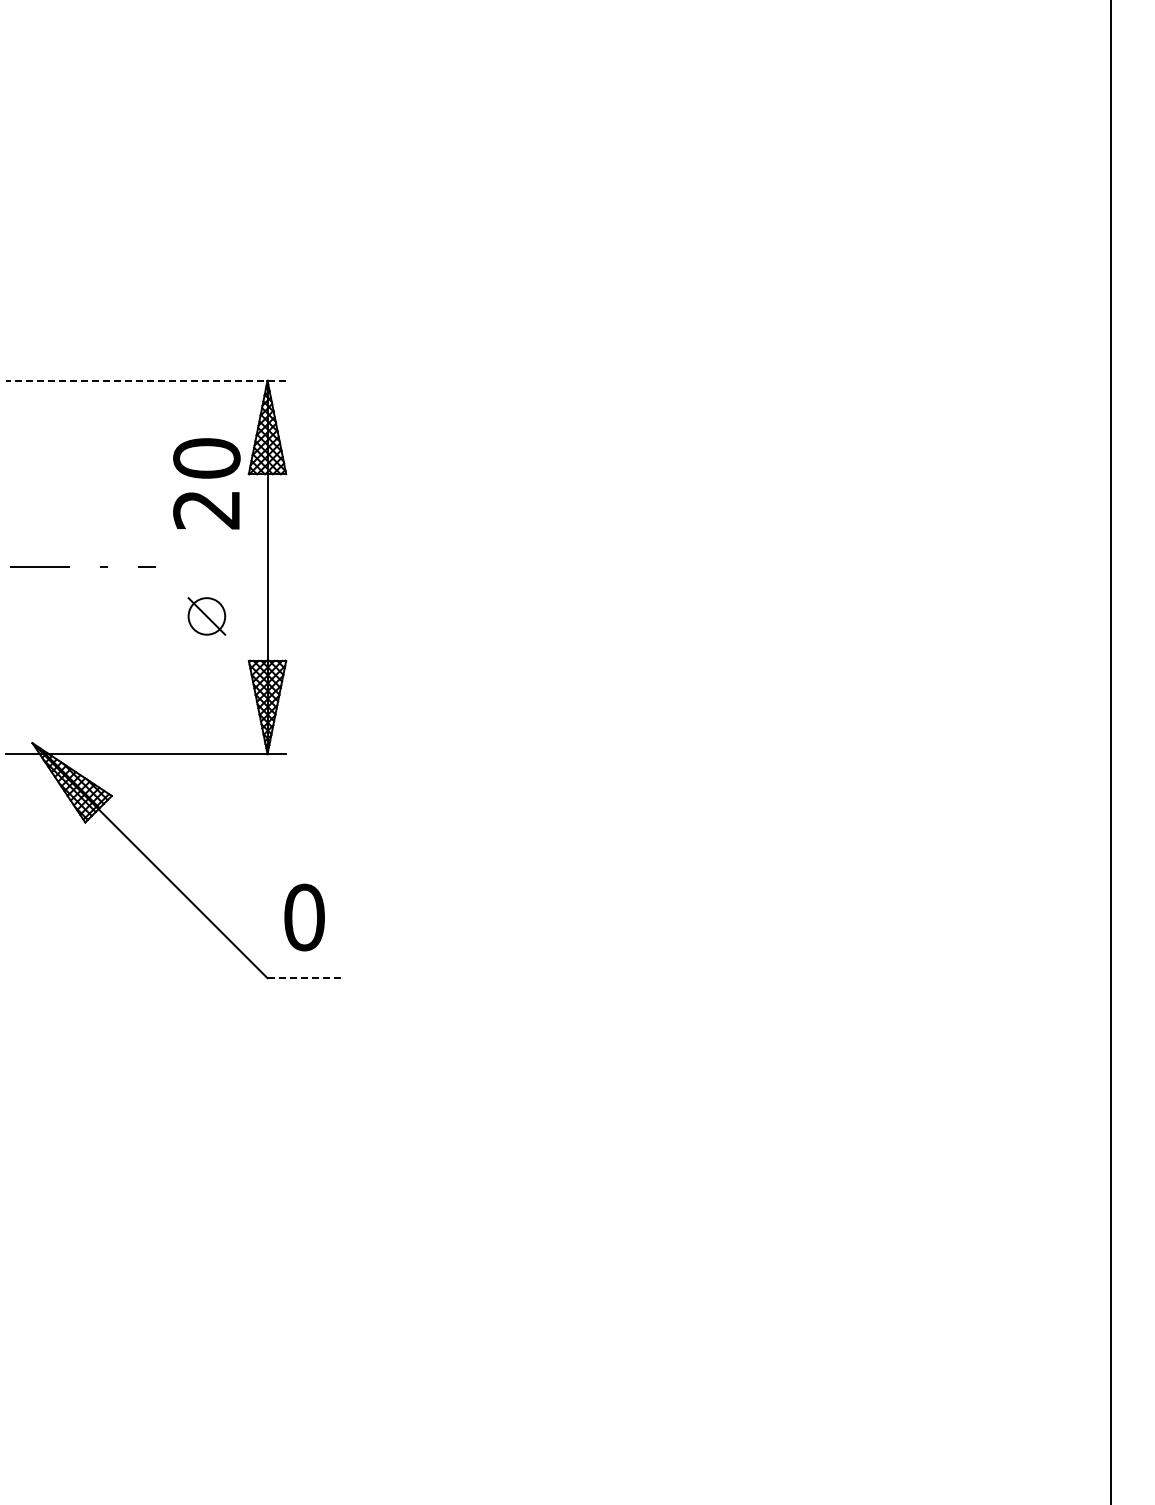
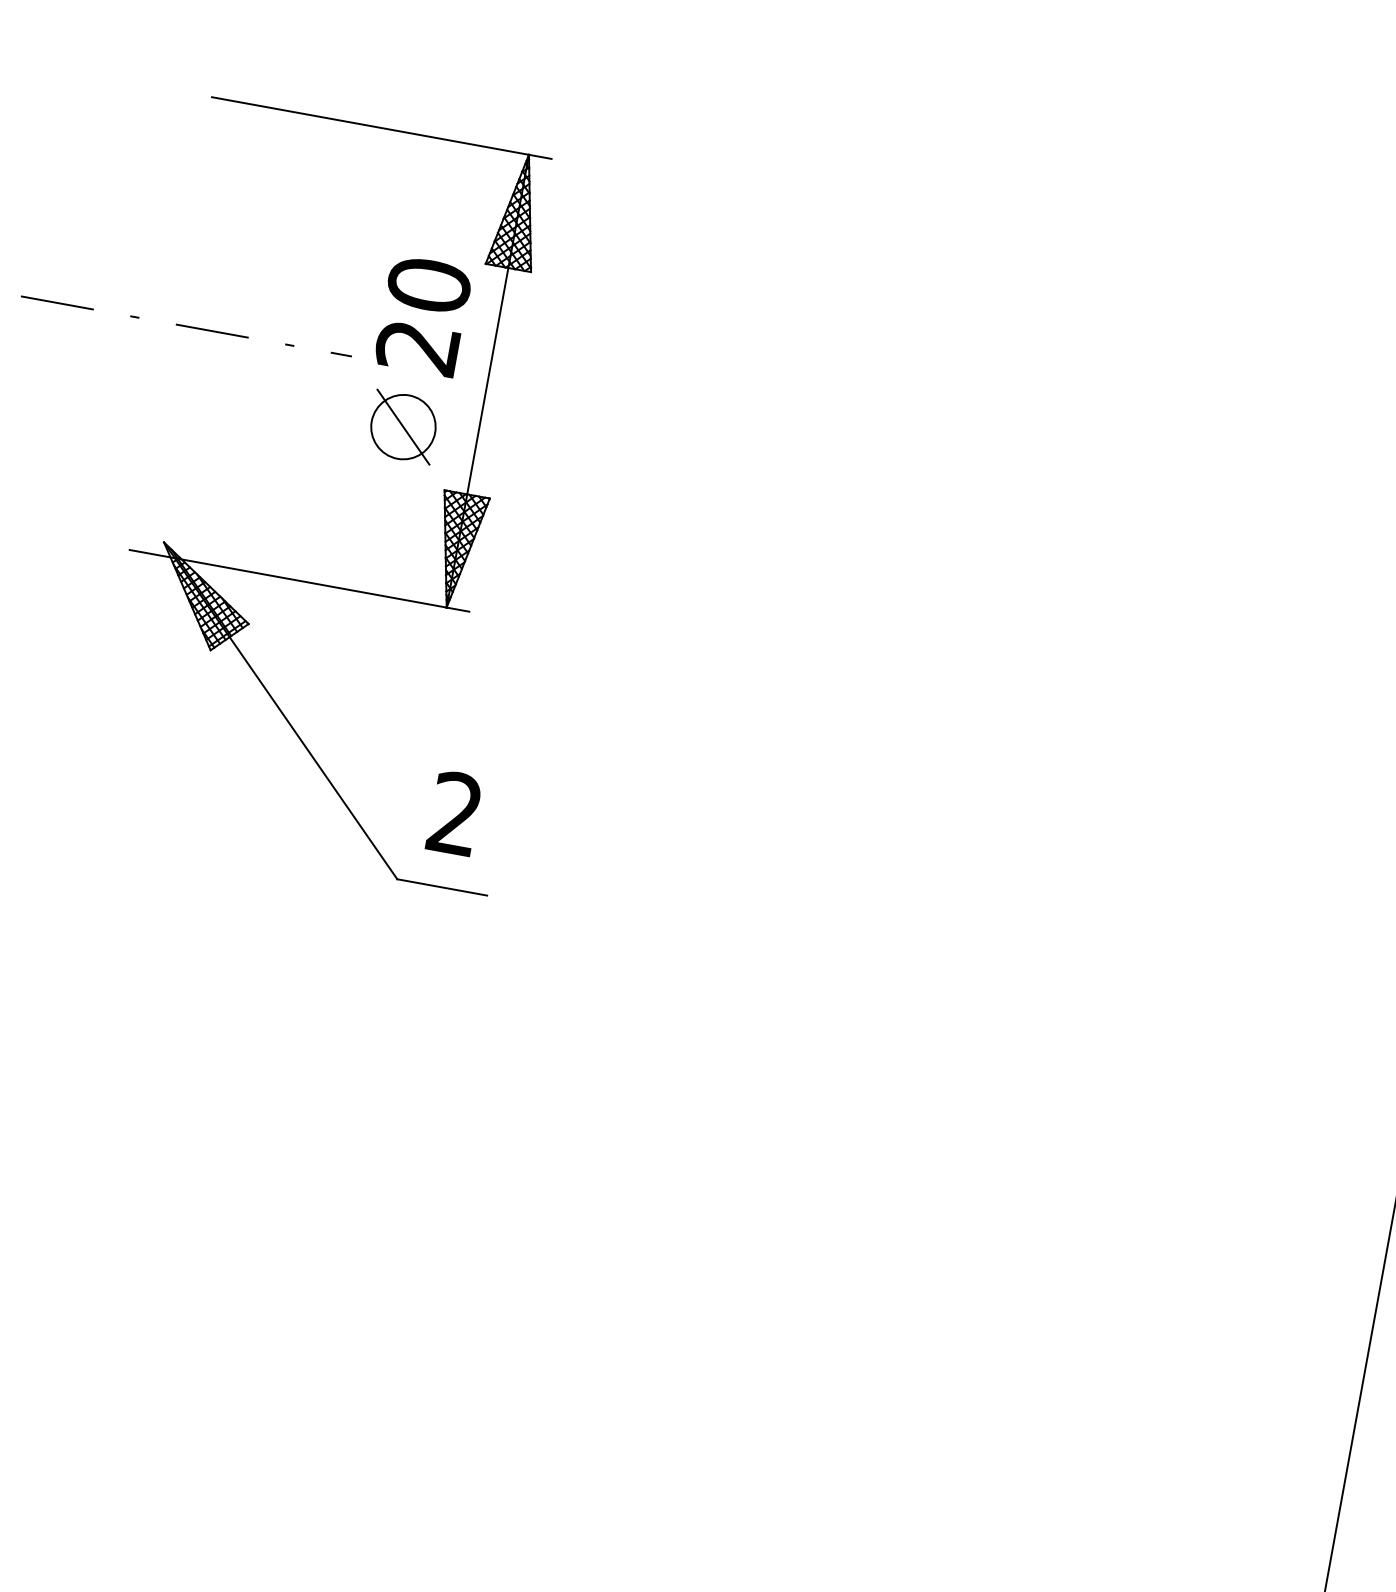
line: (145, 380) -> (381, 127), dashed -> solid
text: (206, 483) -> (423, 315), moved
part: (206, 616) -> (402, 427), size x1.43
text: (304, 917) -> (455, 813), 0 -> 2
line: (305, 978) -> (443, 887), dashed -> solid

